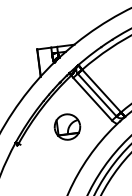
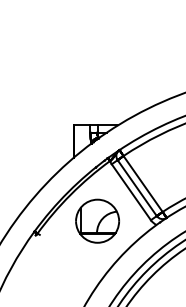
part: (67, 126) -> (97, 220), size x1.43

